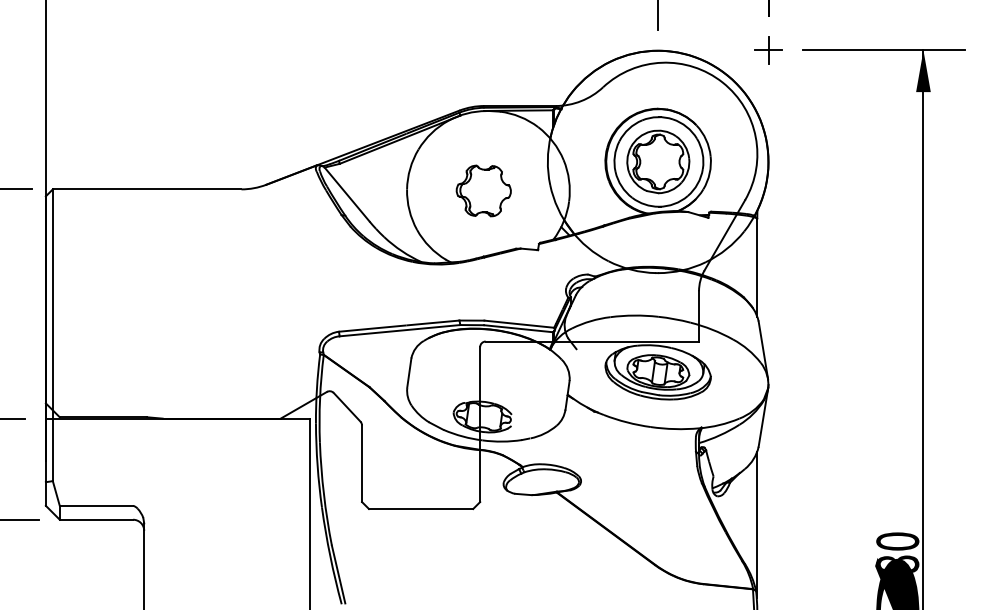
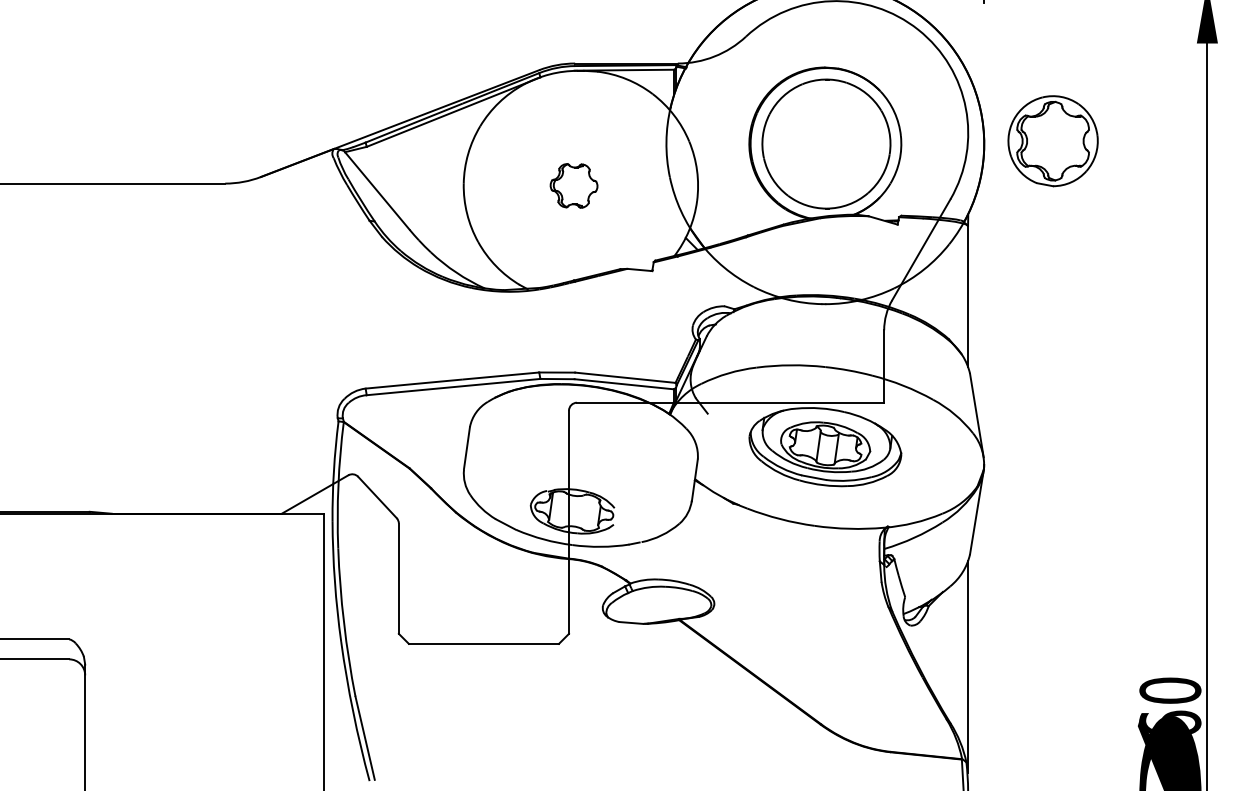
part: (658, 161) -> (1053, 140), moved
part: (483, 190) -> (573, 185), size x0.6
text: (897, 563) -> (1170, 722), 80 -> 60

